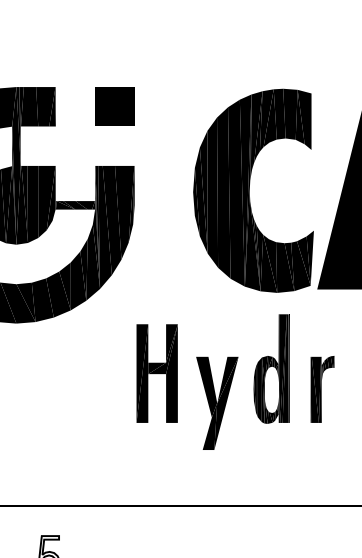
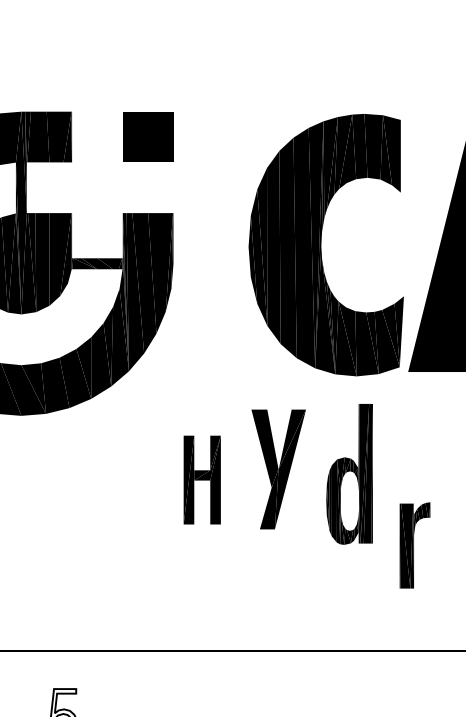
part: (156, 373) -> (201, 479), size x0.7
part: (322, 389) -> (414, 545), moved
part: (217, 403) -> (278, 469), moved

